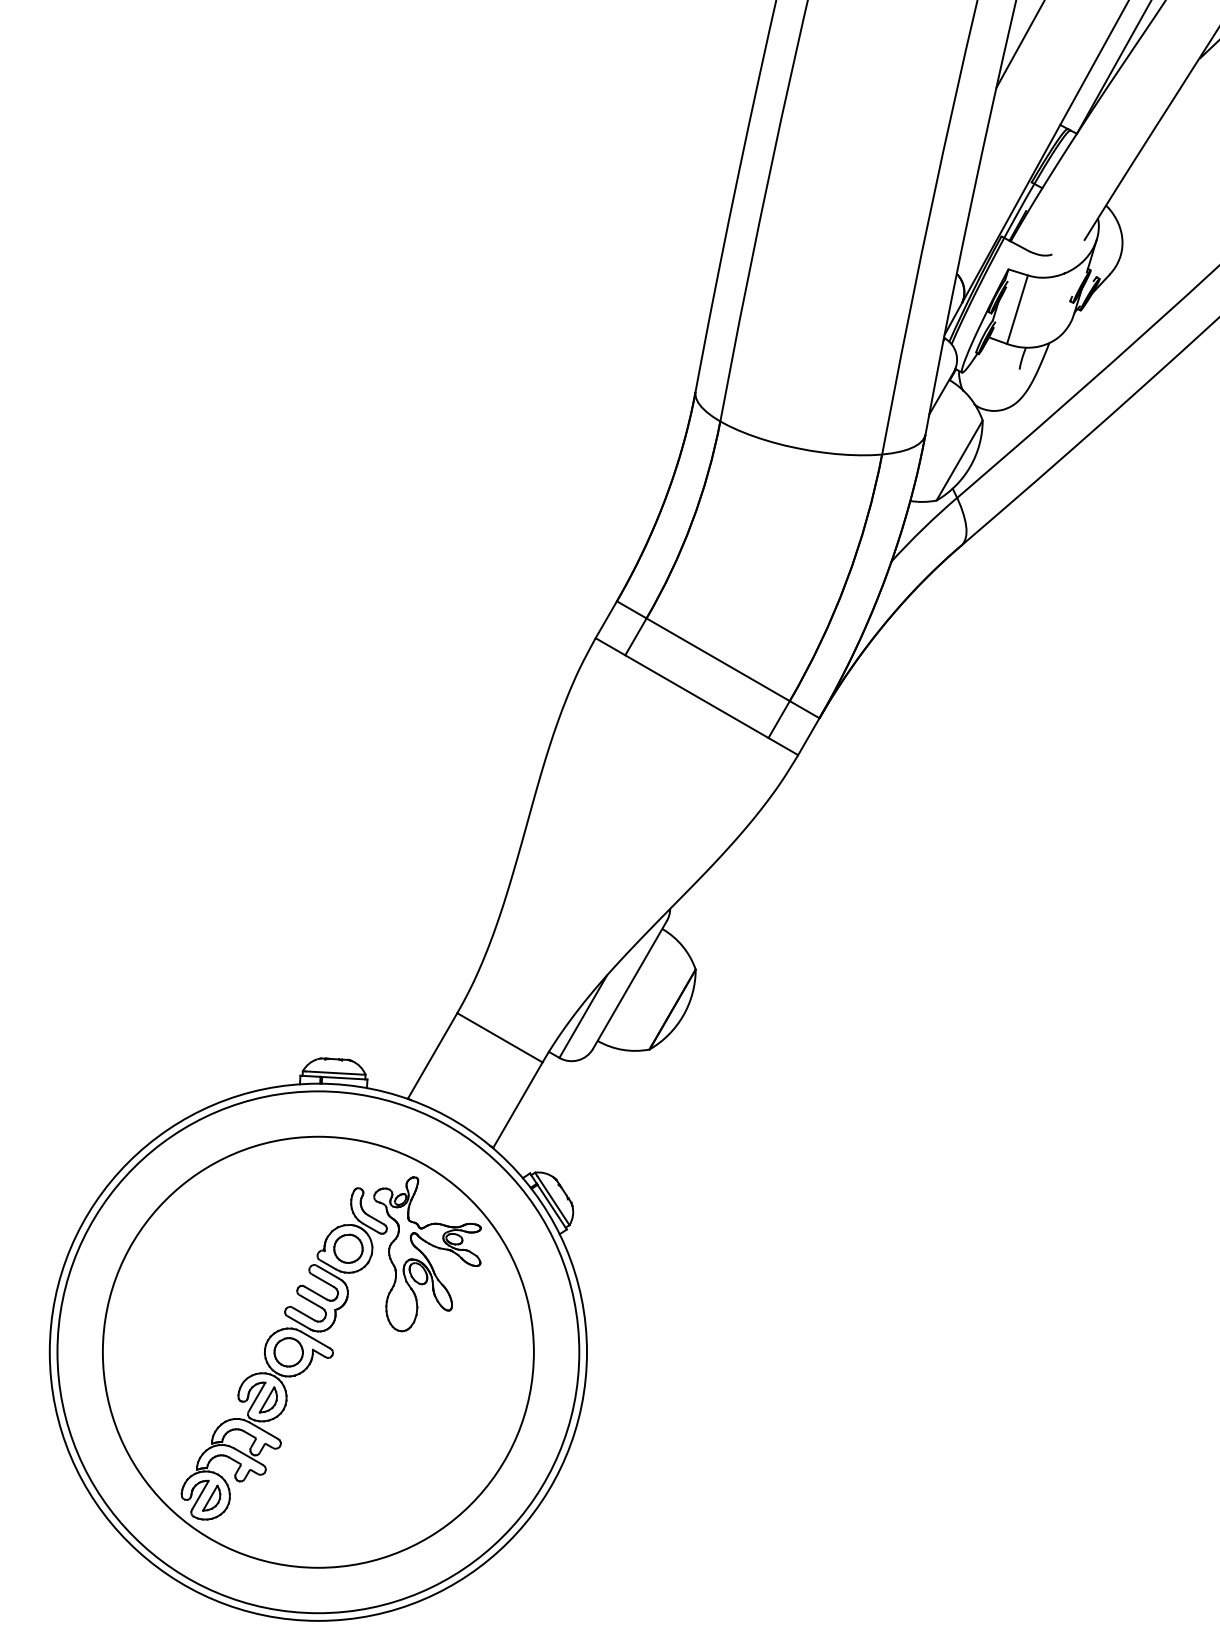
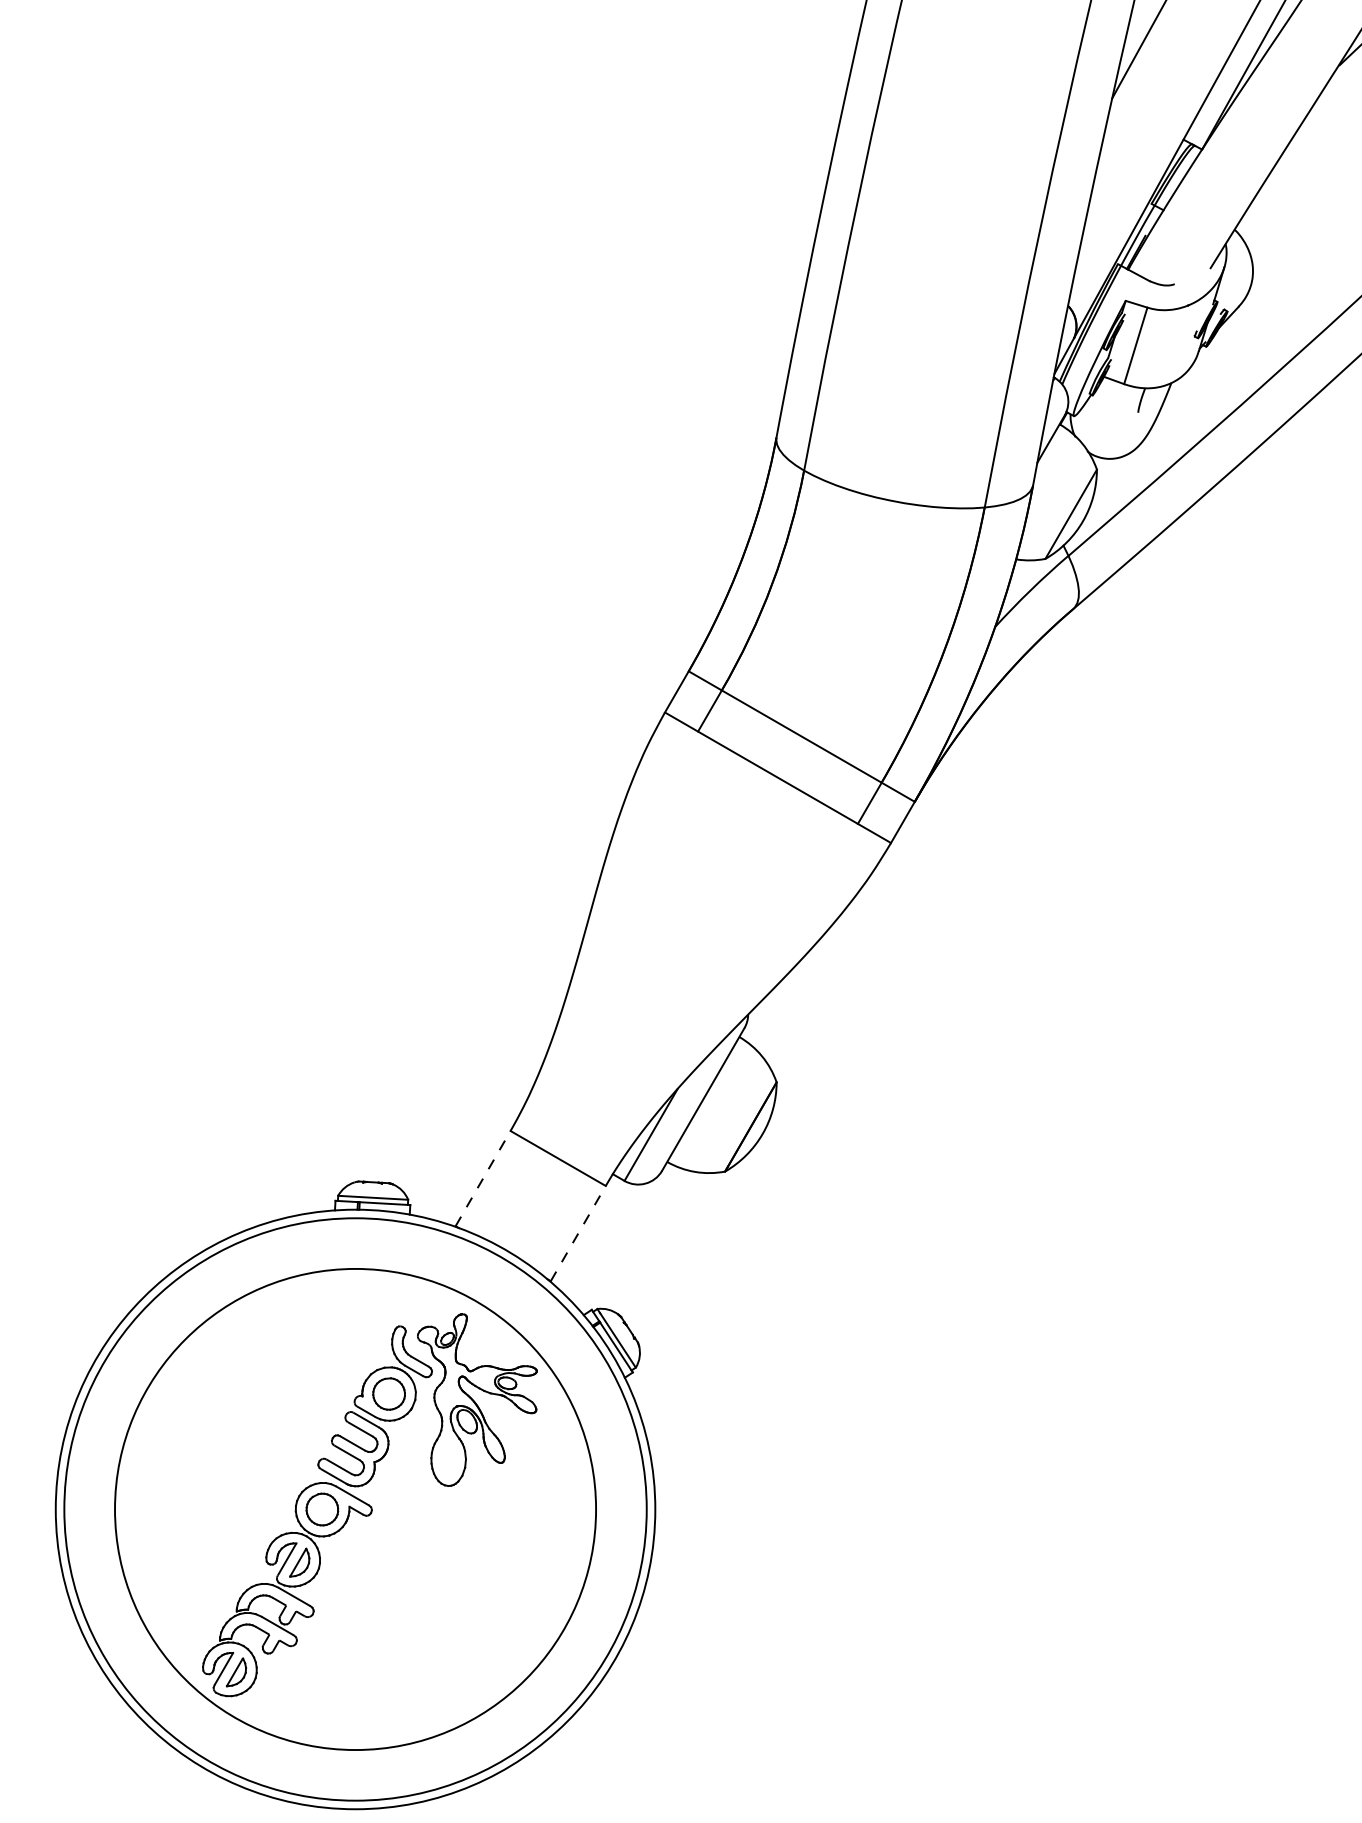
line: (433, 1055) -> (483, 1178), solid -> dashed
line: (518, 1105) -> (578, 1233), solid -> dashed

